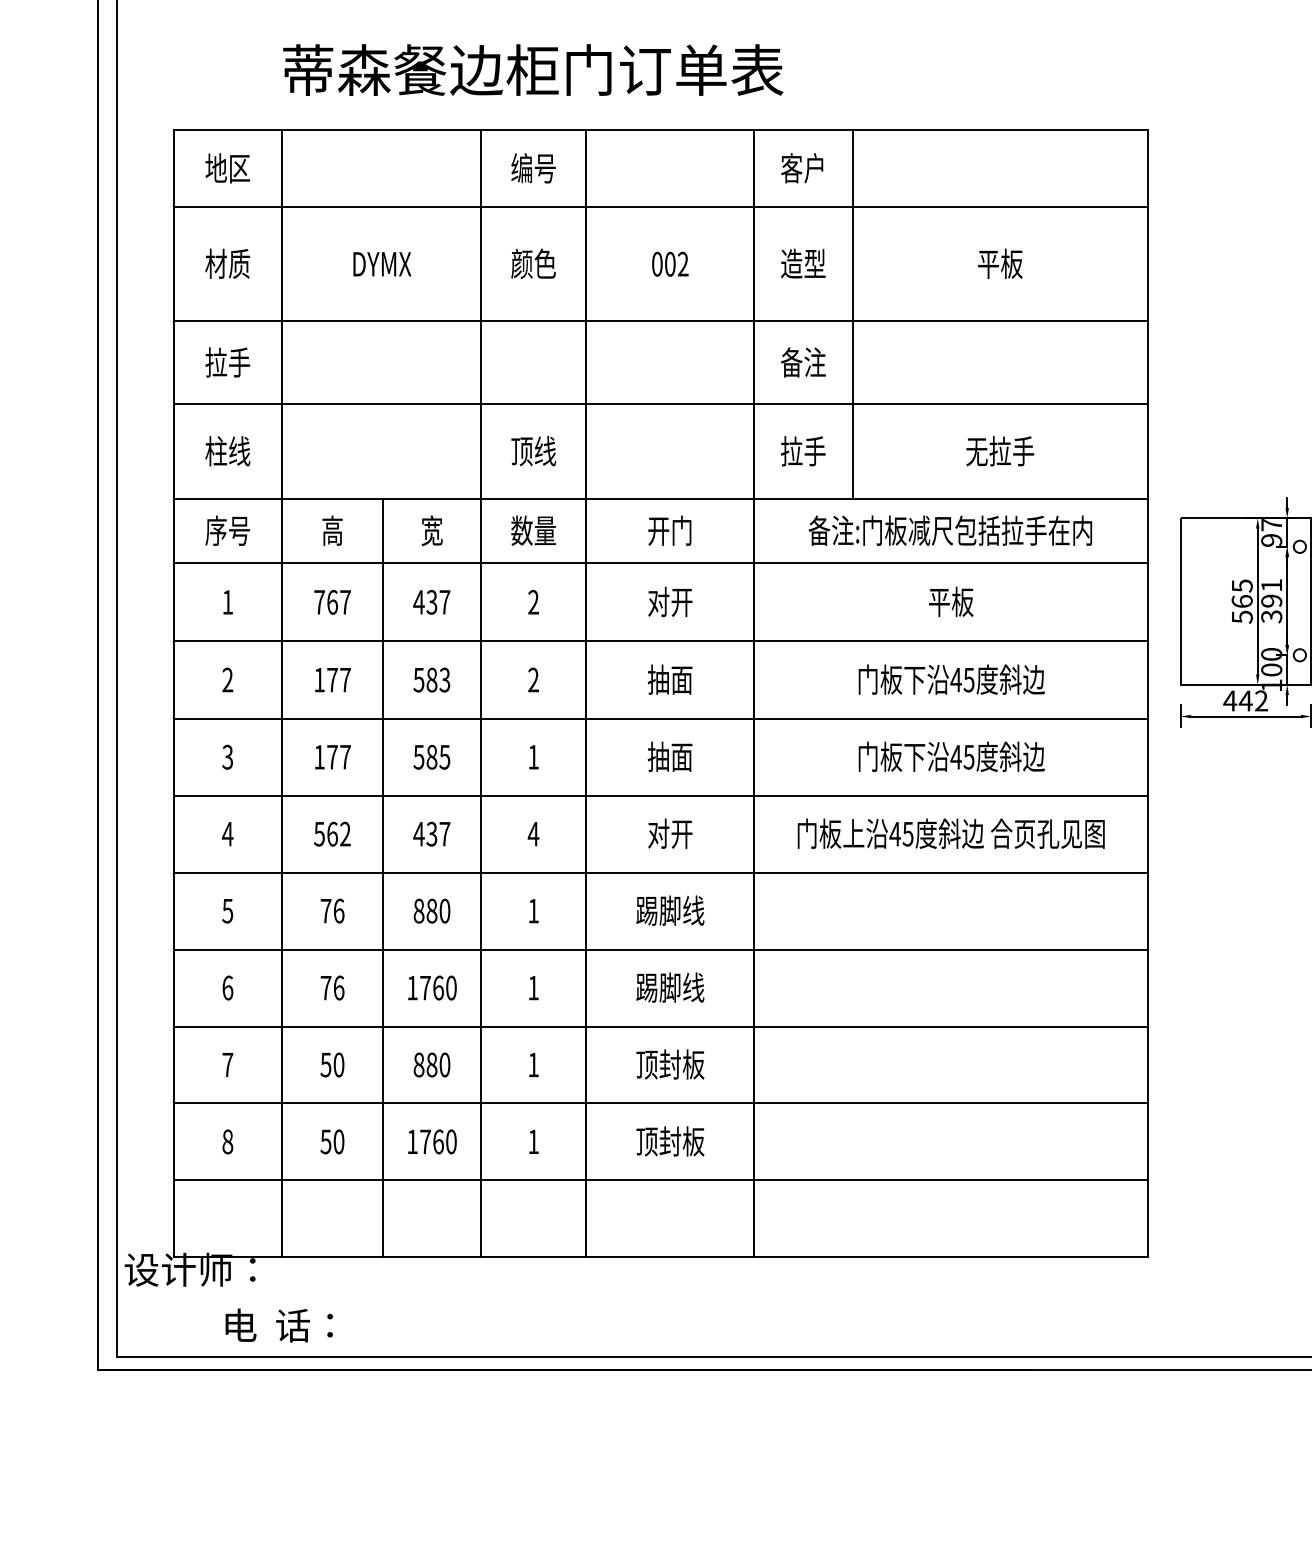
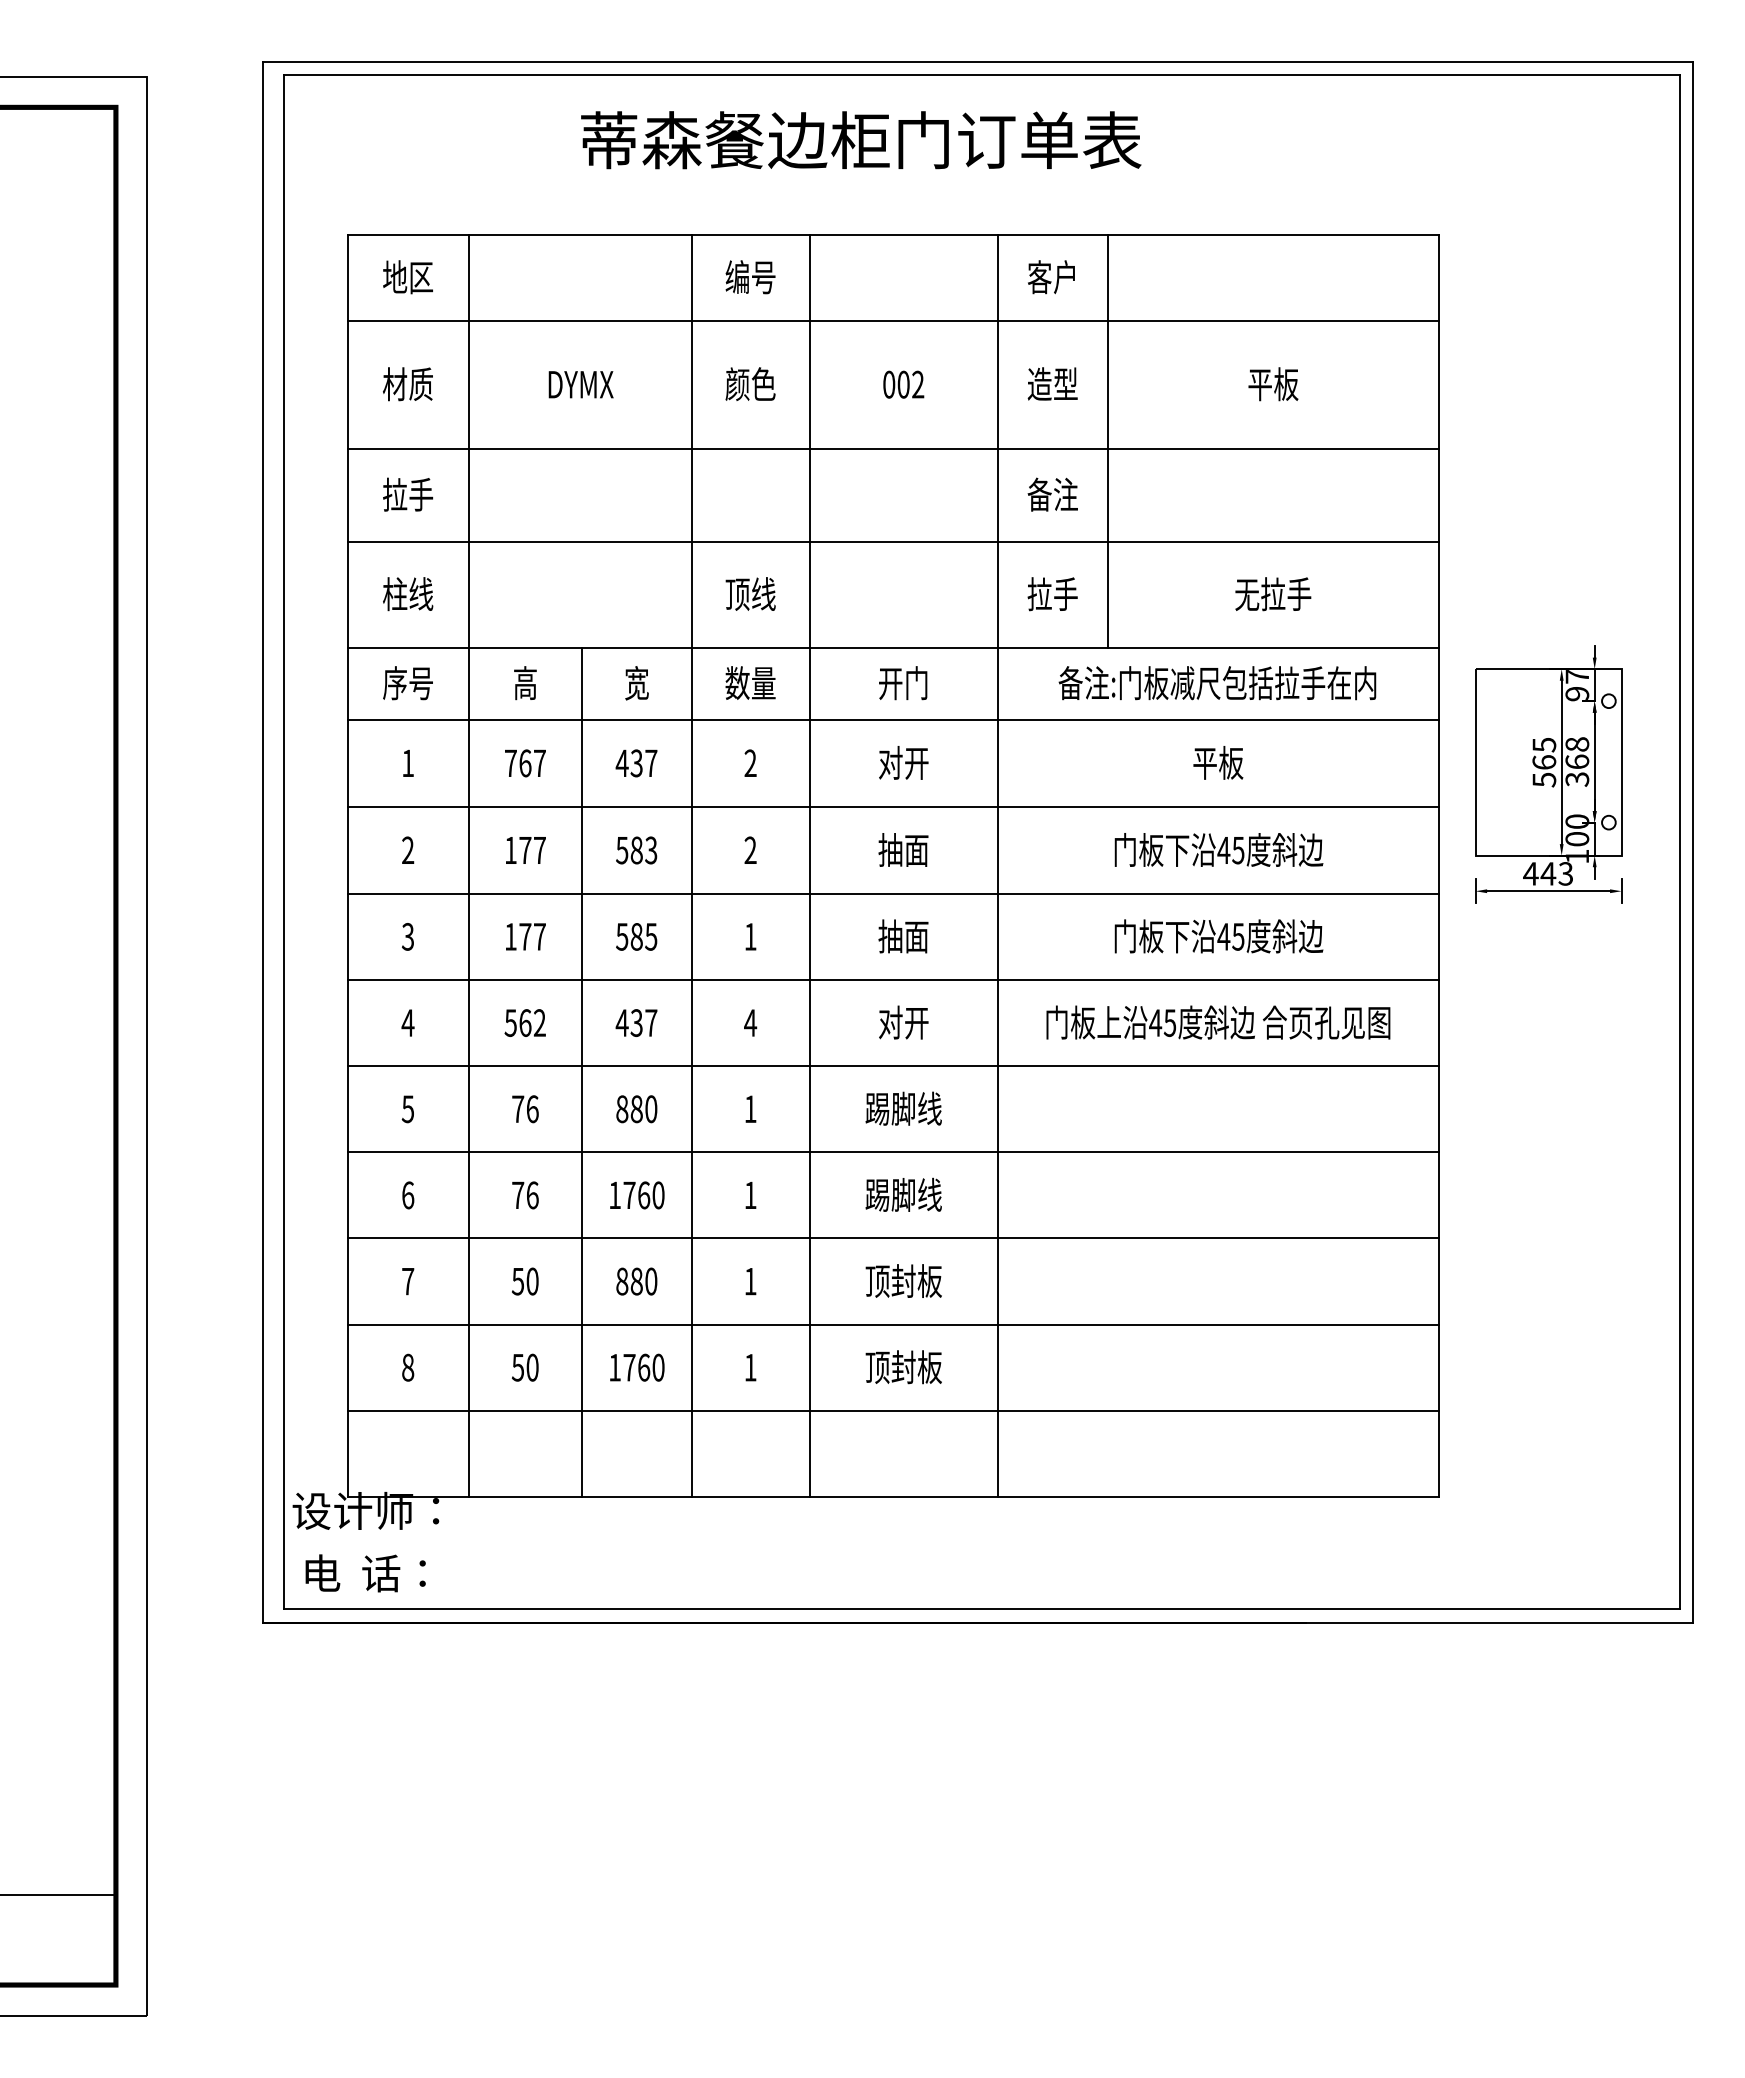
text: (533, 70) -> (861, 140), moved
text: (1271, 593) -> (1577, 753), 391 -> 368
text: (1261, 700) -> (1565, 873), 442 -> 443
text: (279, 1325) -> (365, 1573), moved

